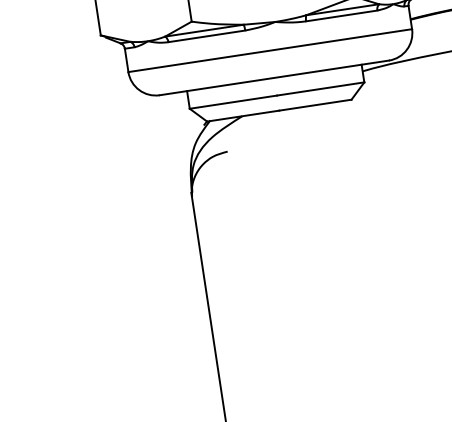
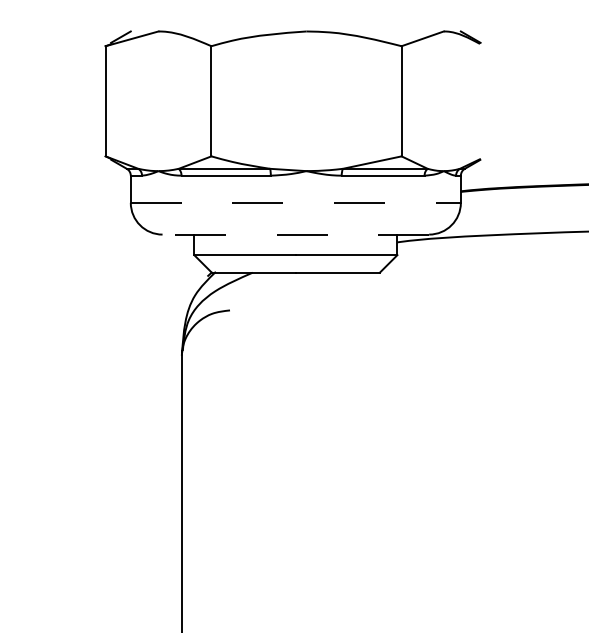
line: (270, 50) -> (296, 202), solid -> dashed
line: (274, 77) -> (295, 234), solid -> dashed

